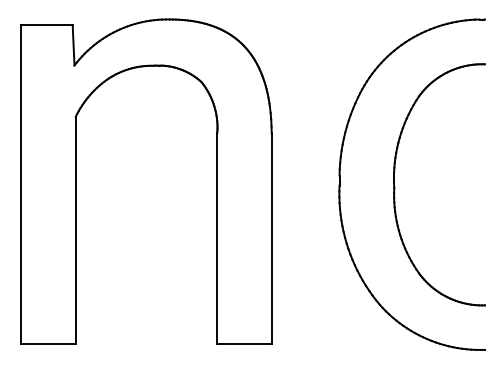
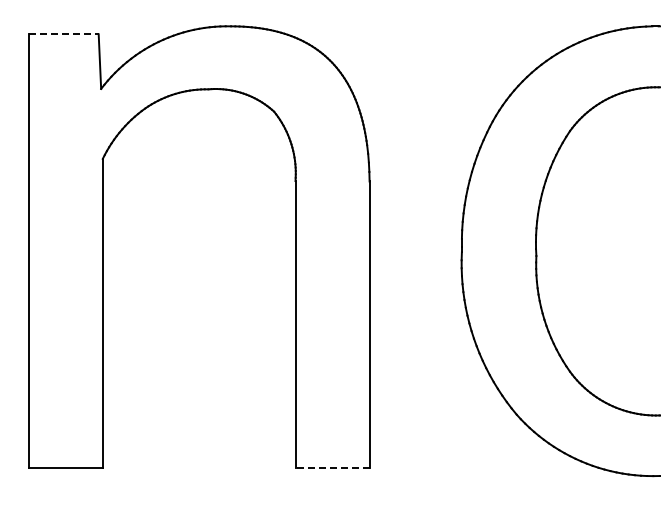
line: (47, 25) -> (64, 34), solid -> dashed
line: (244, 343) -> (332, 467), solid -> dashed

